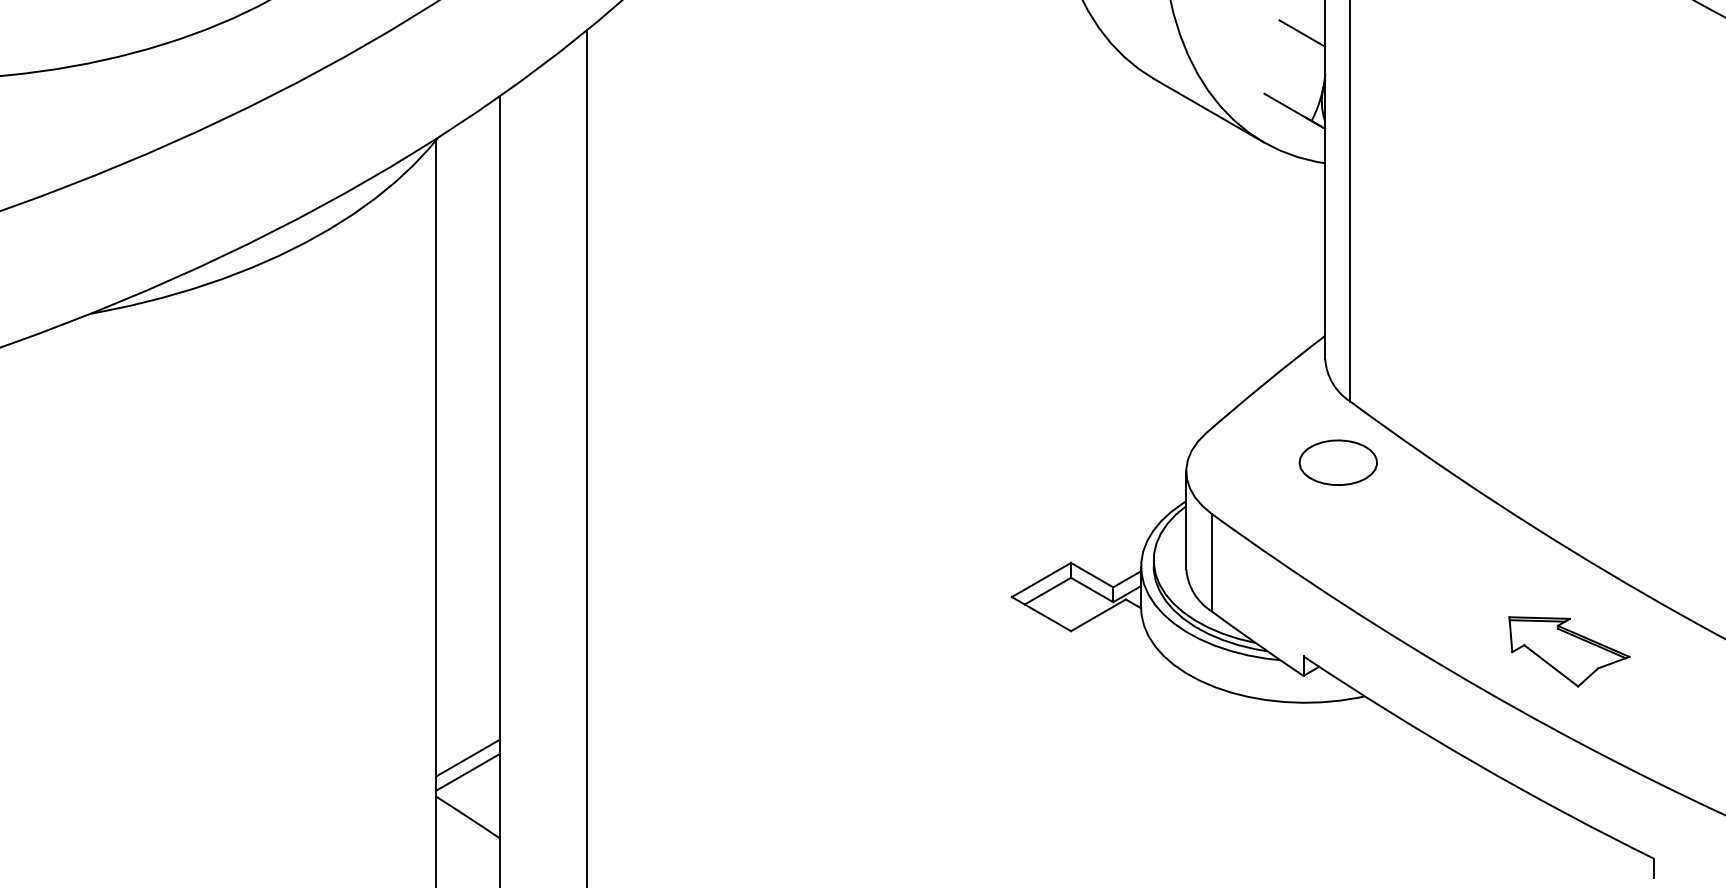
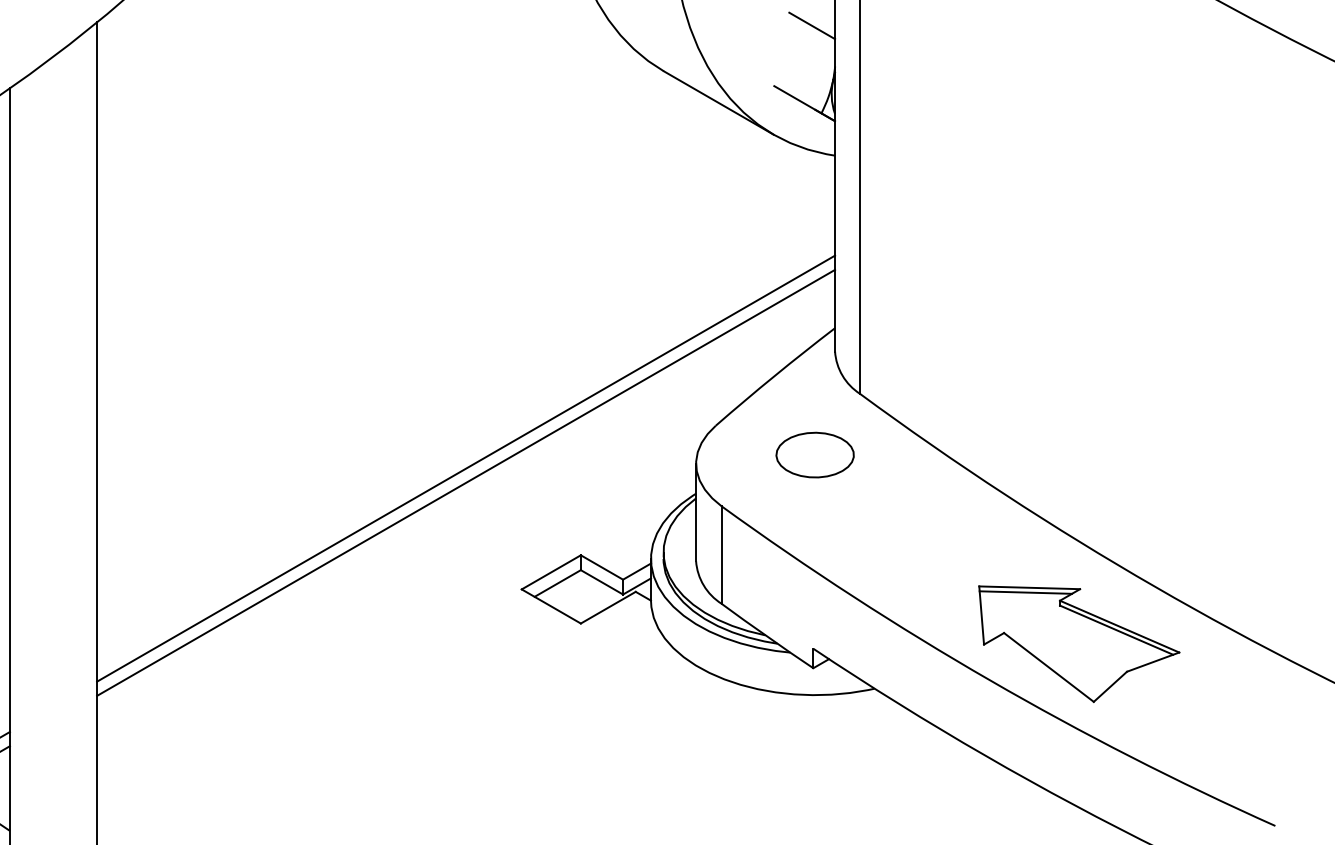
part: (1337, 462) -> (814, 454), moved
line: (956, 476) -> (466, 468), added
line: (956, 490) -> (466, 482), added
part: (1569, 651) -> (1079, 643), size x1.67

